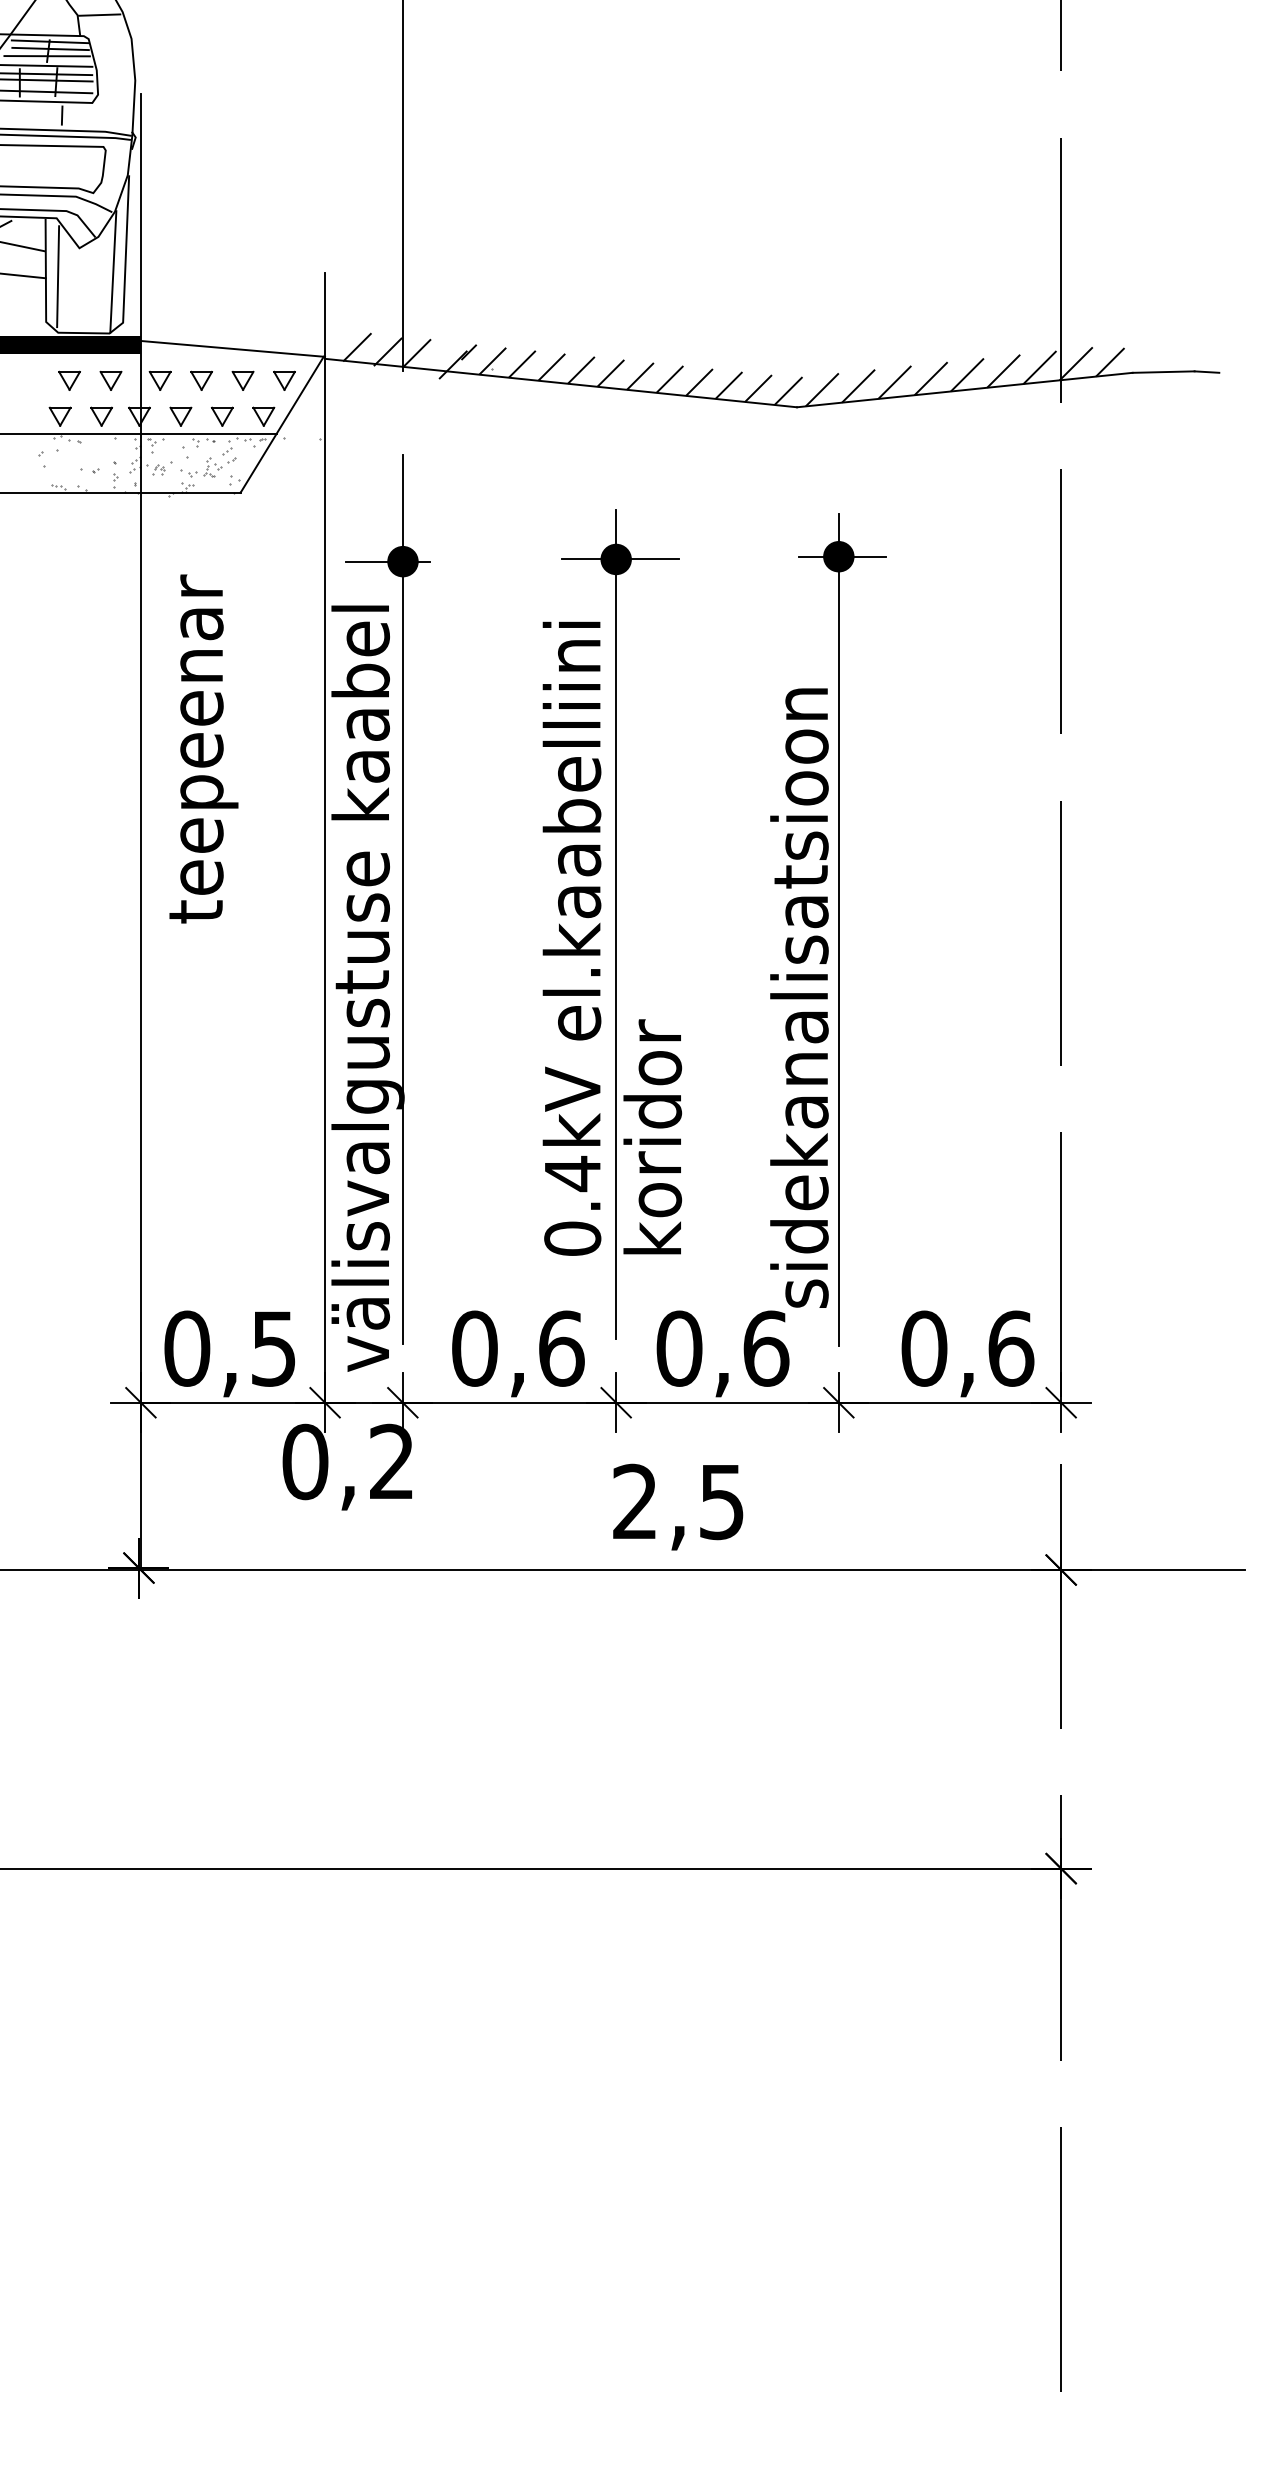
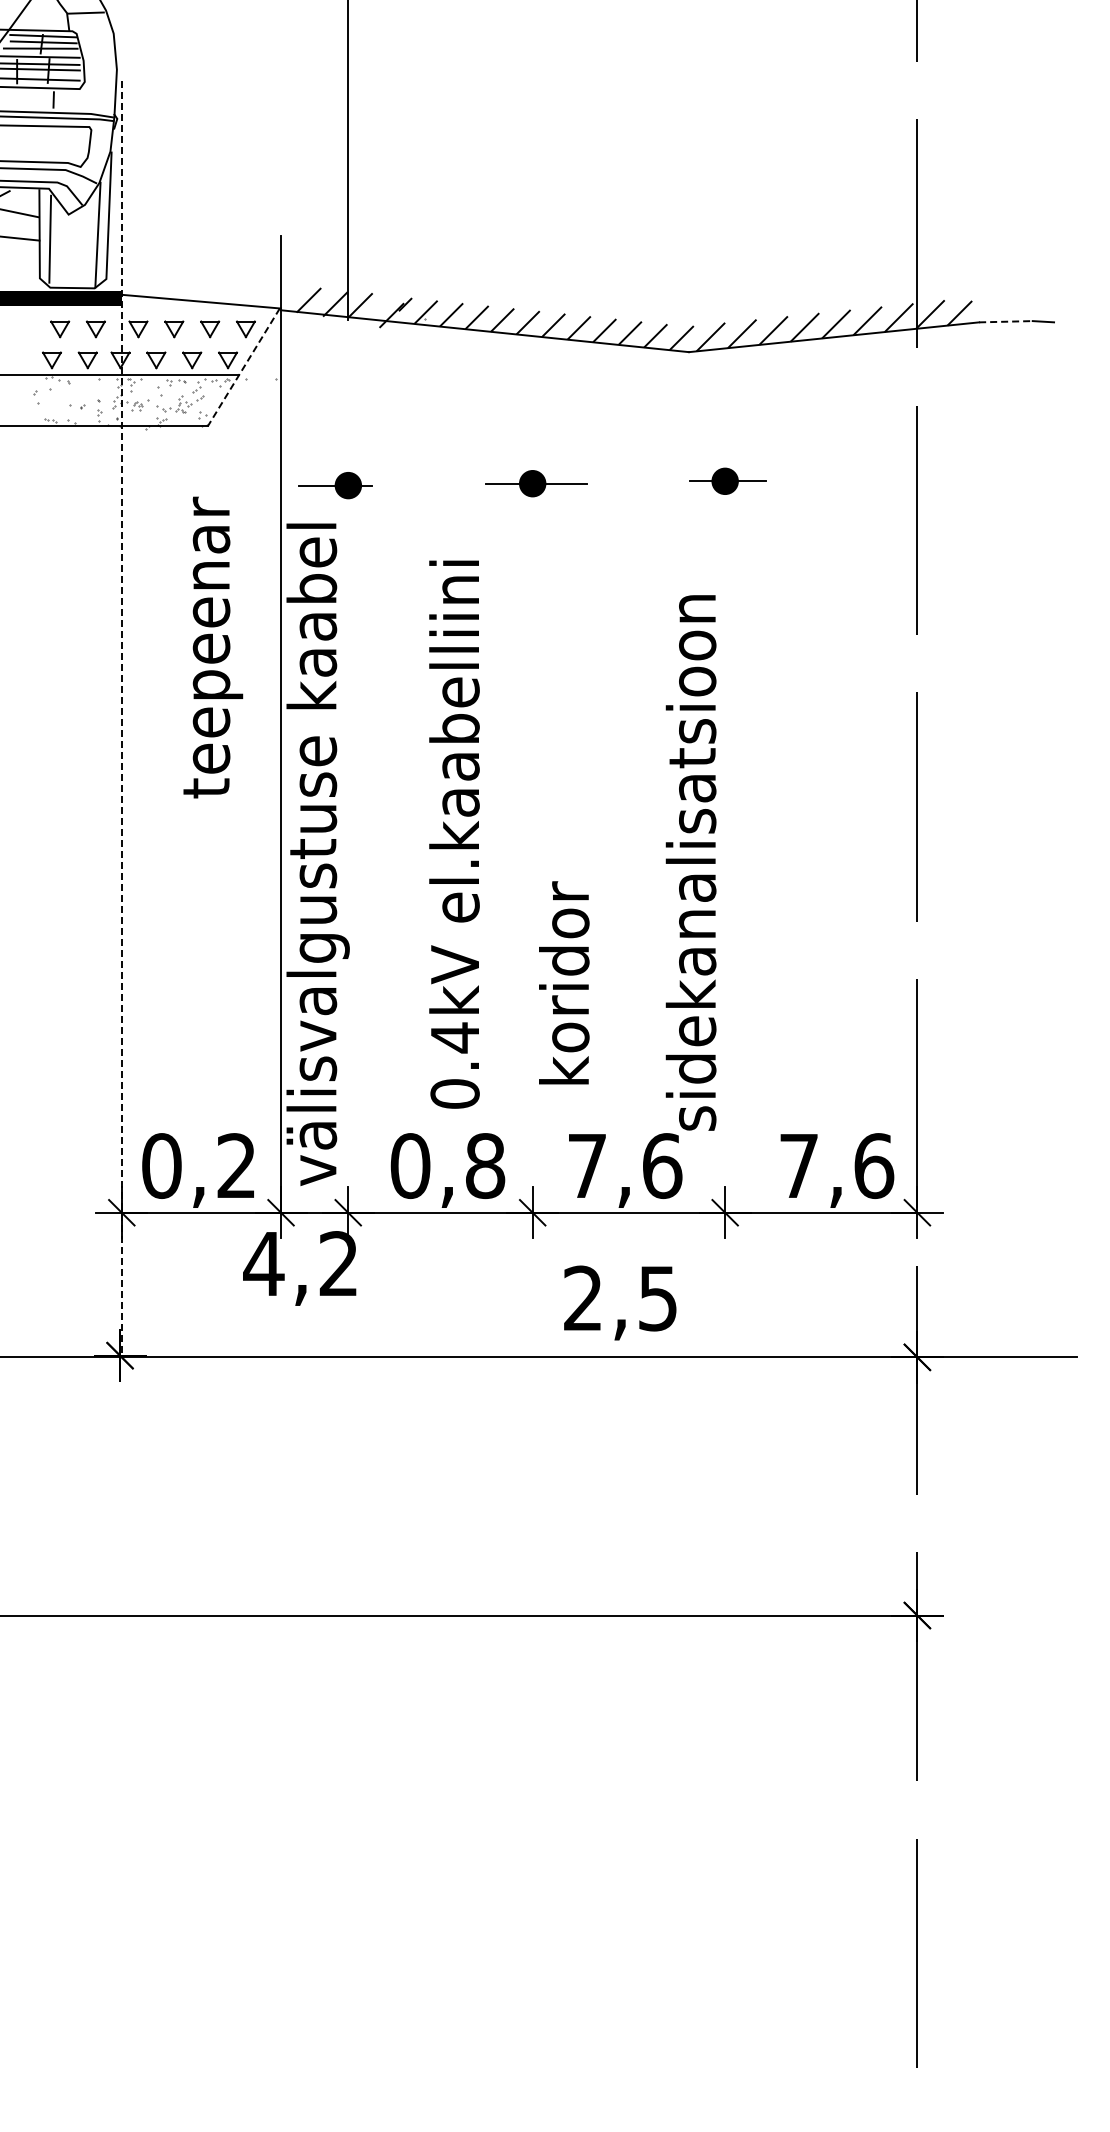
line: (1163, 371) -> (1005, 321), solid -> dashed
line: (281, 425) -> (243, 367), solid -> dashed
text: (204, 748) -> (213, 647), moved
line: (140, 832) -> (121, 719), solid -> dashed
line: (403, 899) -> (348, 777), removed
line: (615, 924) -> (532, 799), removed
line: (839, 930) -> (725, 804), removed
text: (572, 938) -> (454, 834), moved
text: (561, 1348) -> (485, 1165), 0,6 -> 0,8
text: (273, 1349) -> (236, 1166), 0,5 -> 0,2
text: (679, 1349) -> (587, 1166), 0,6 -> 7,6
text: (923, 1349) -> (798, 1166), 0,6 -> 7,6
text: (304, 1461) -> (263, 1263), 0,2 -> 4,2
text: (678, 1506) -> (620, 1302), moved

